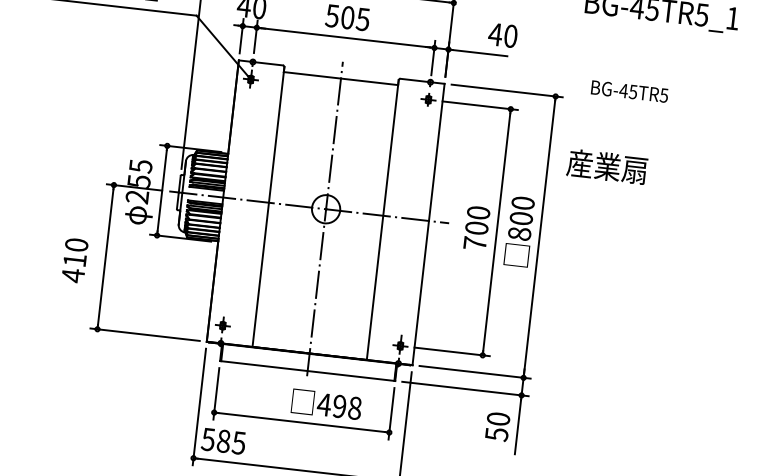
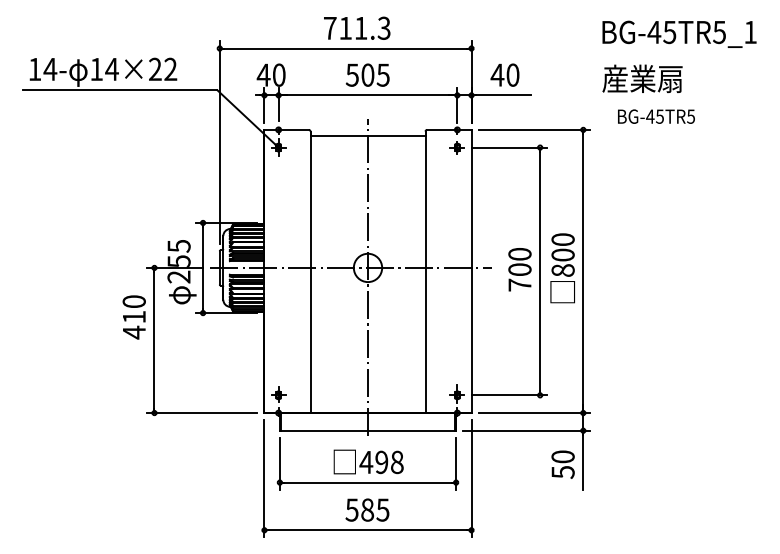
text: (502, 34) -> (504, 74), moved
text: (607, 166) -> (642, 78), moved
text: (74, 260) -> (133, 317), moved
text: (326, 404) -> (368, 461), moved
text: (223, 440) -> (367, 509), moved

